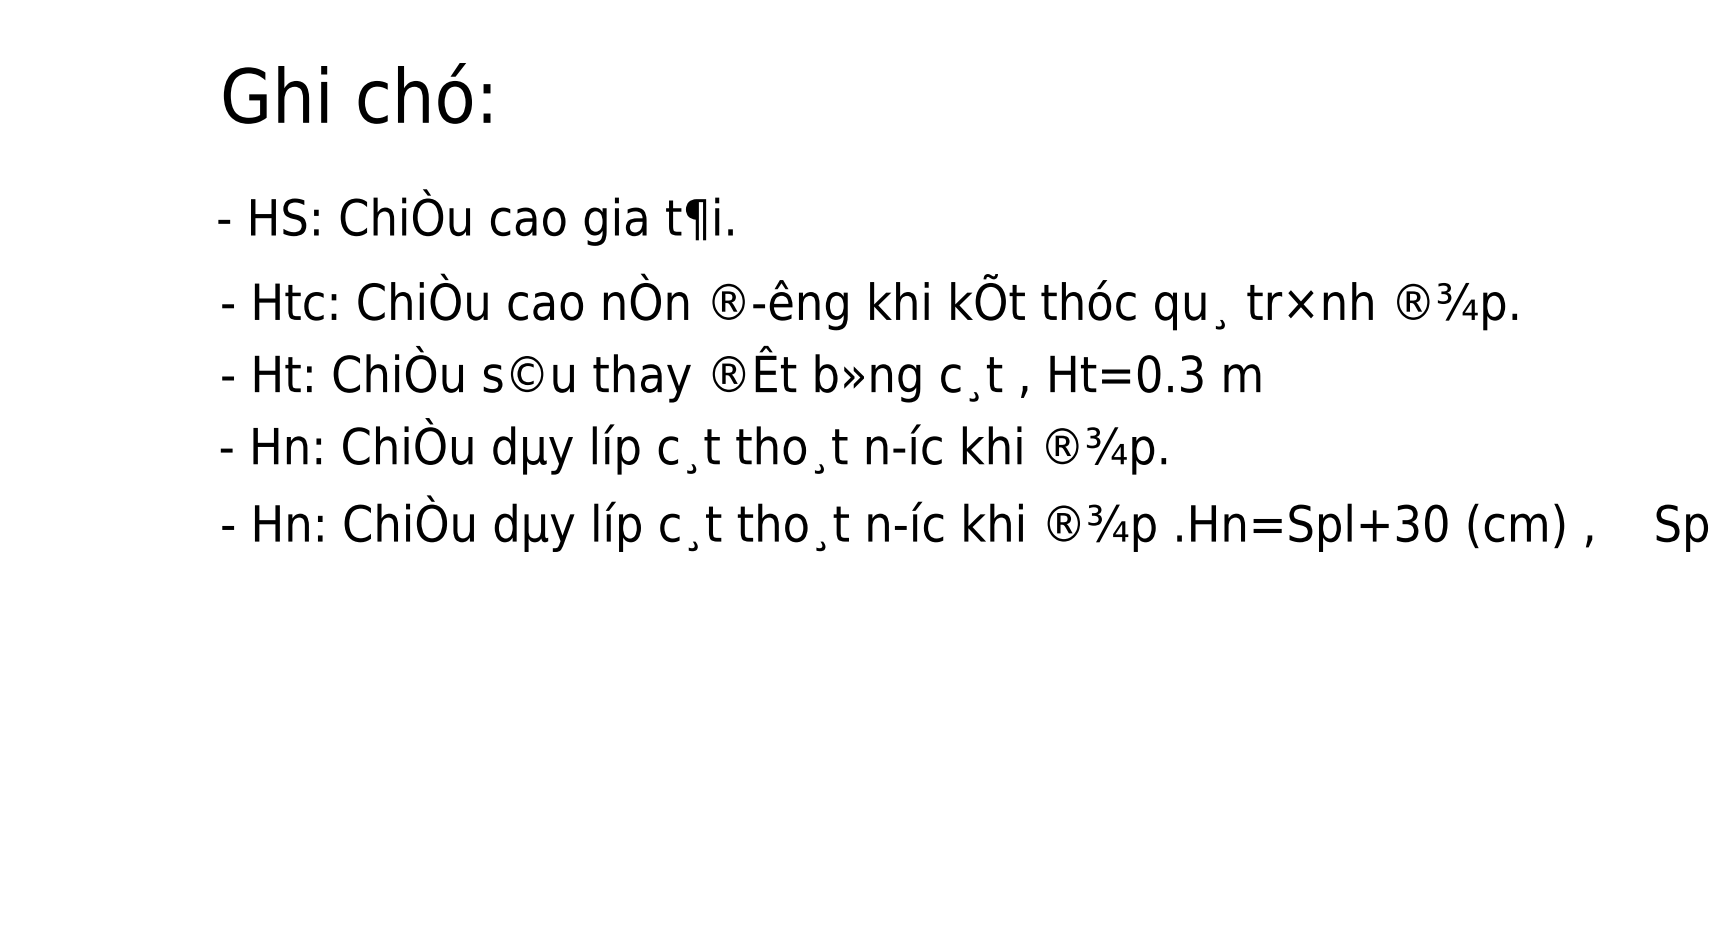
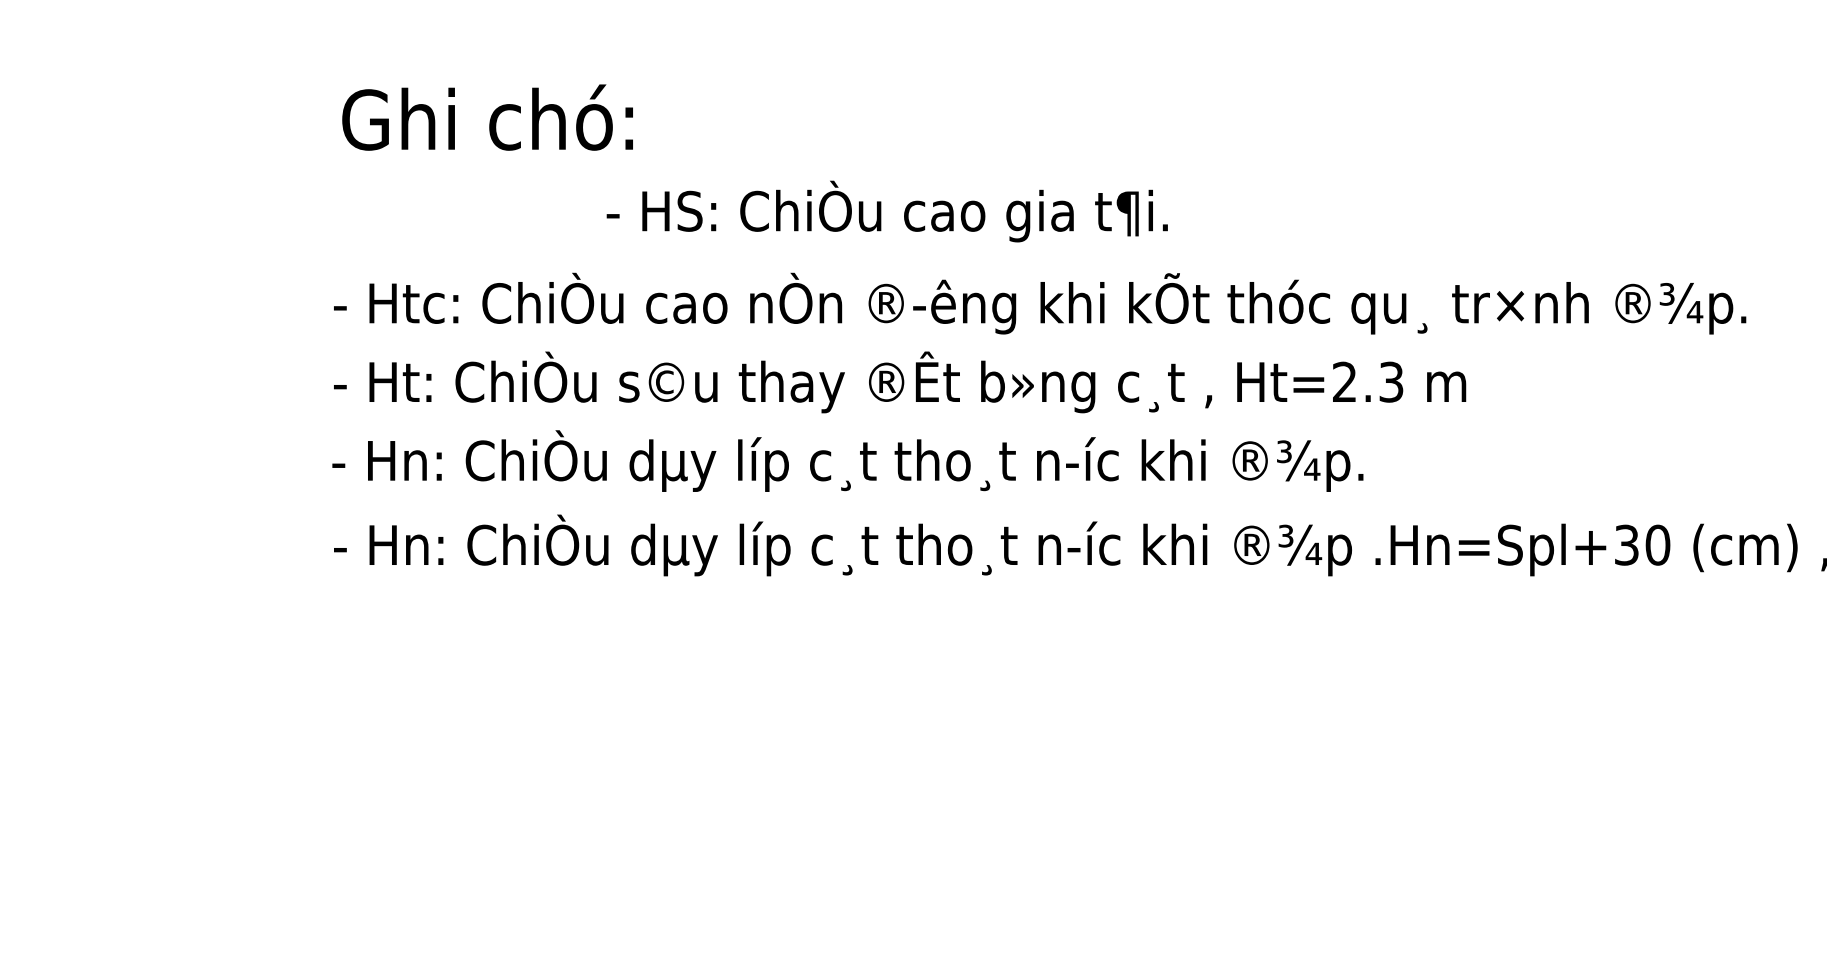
text: (356, 93) -> (486, 117), moved
text: (475, 217) -> (887, 211), moved
text: (1148, 373) -> (1344, 381), Ht=0.3 -> Ht=2.3

